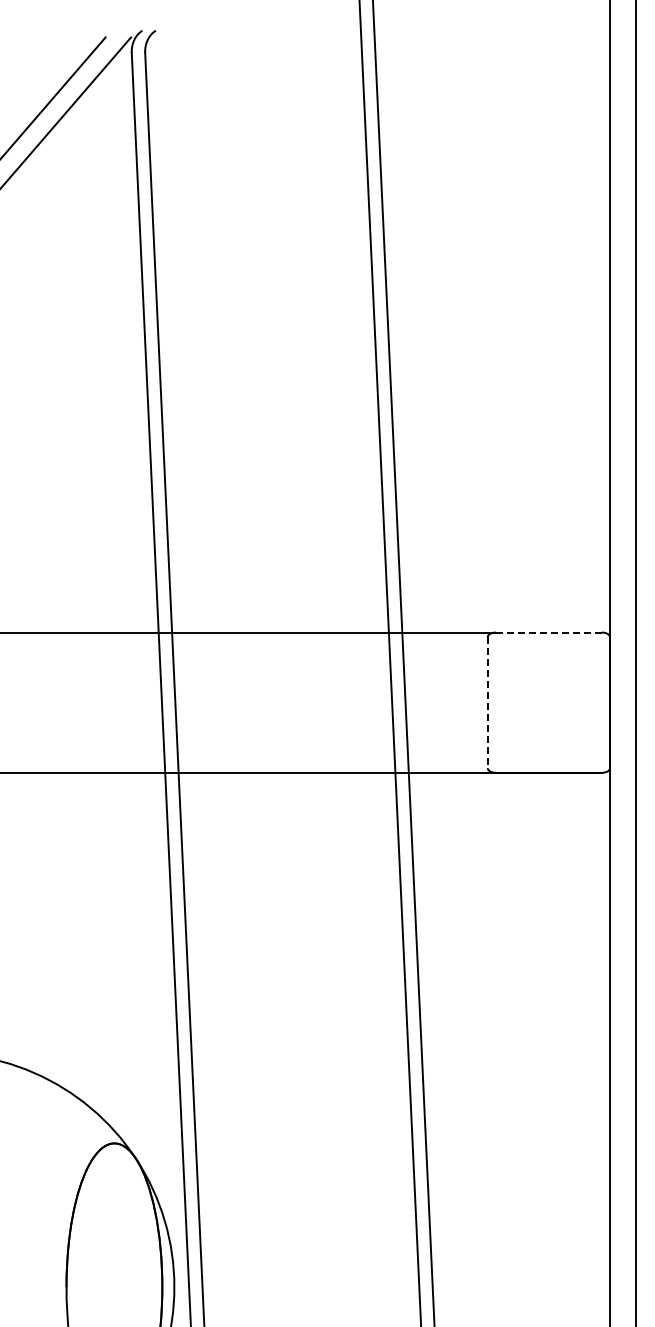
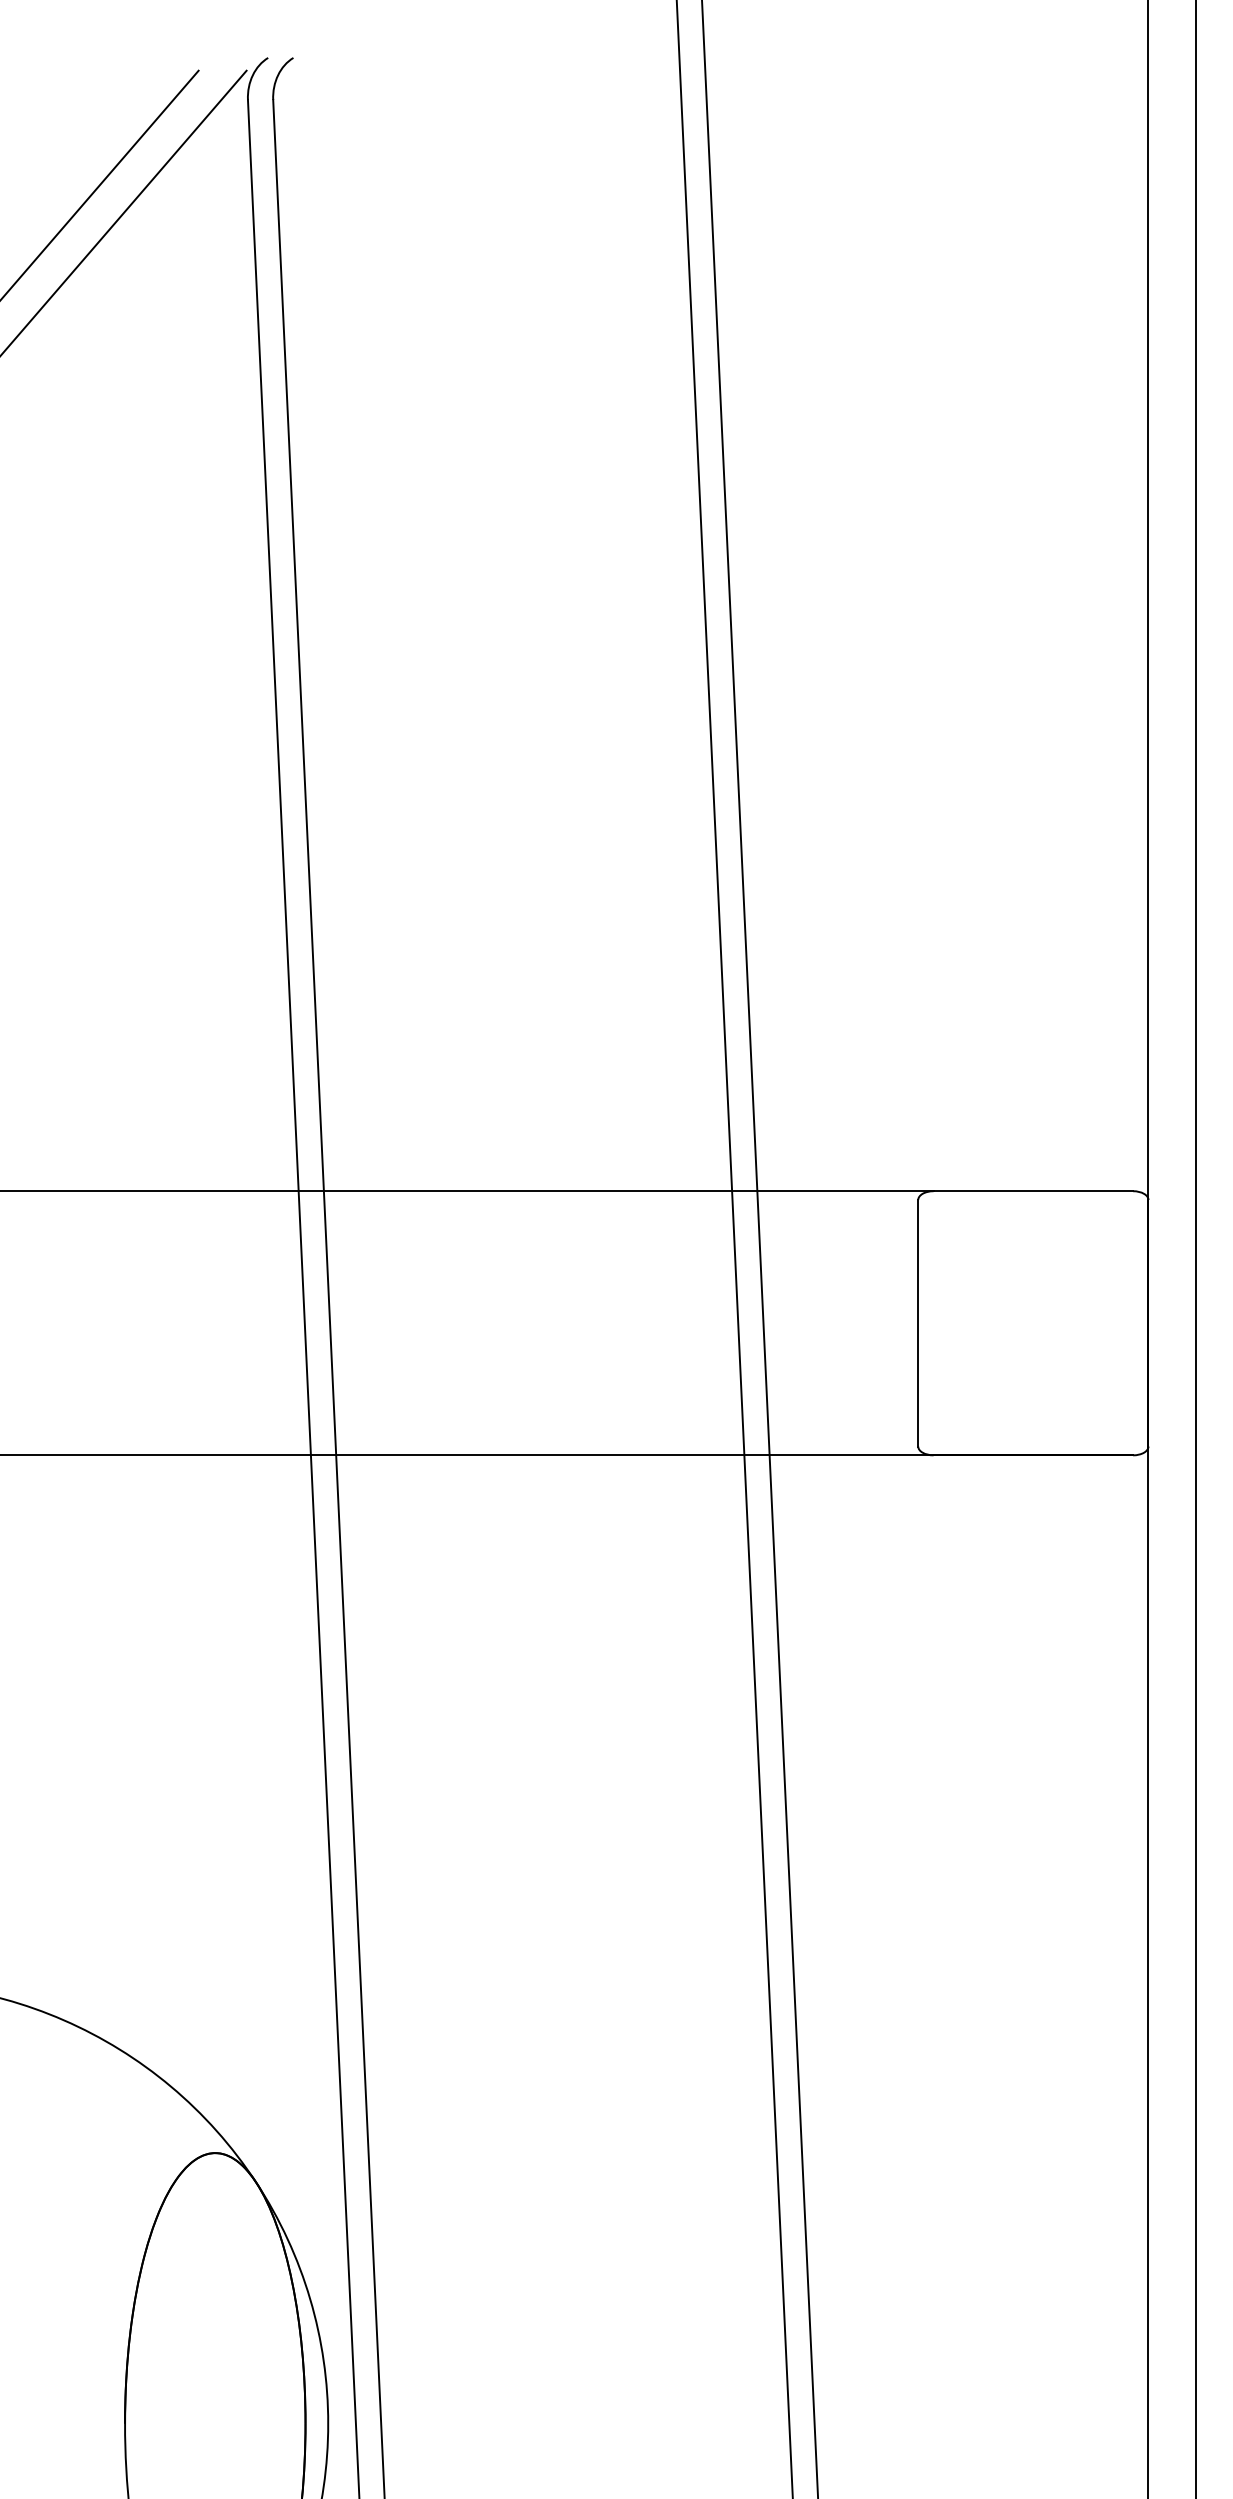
line: (548, 632) -> (1032, 1191), dashed -> solid
line: (487, 703) -> (917, 1324), dashed -> solid

